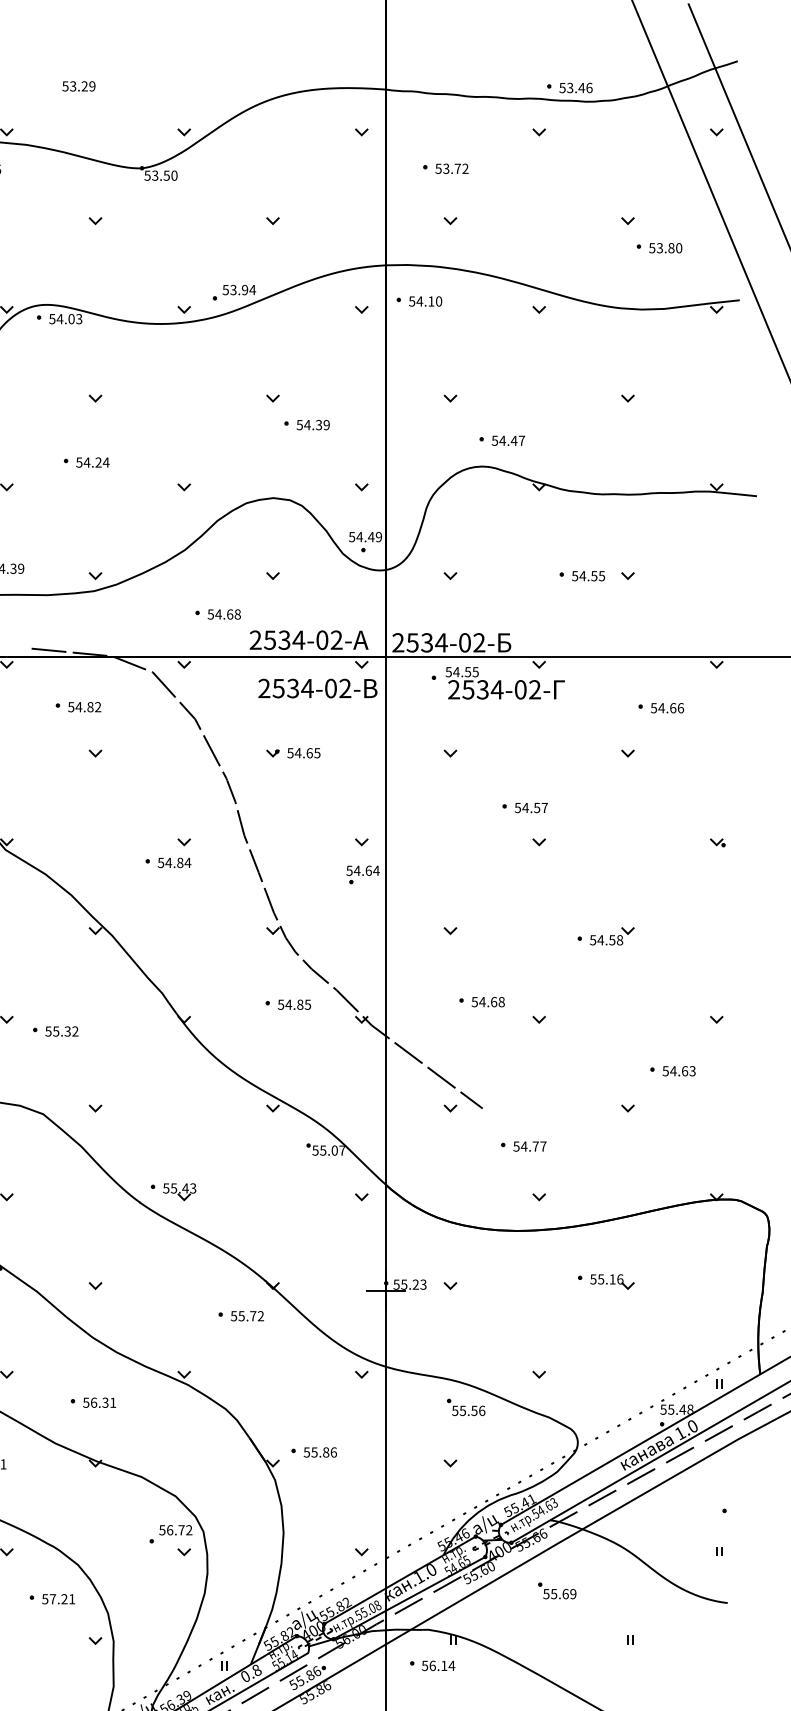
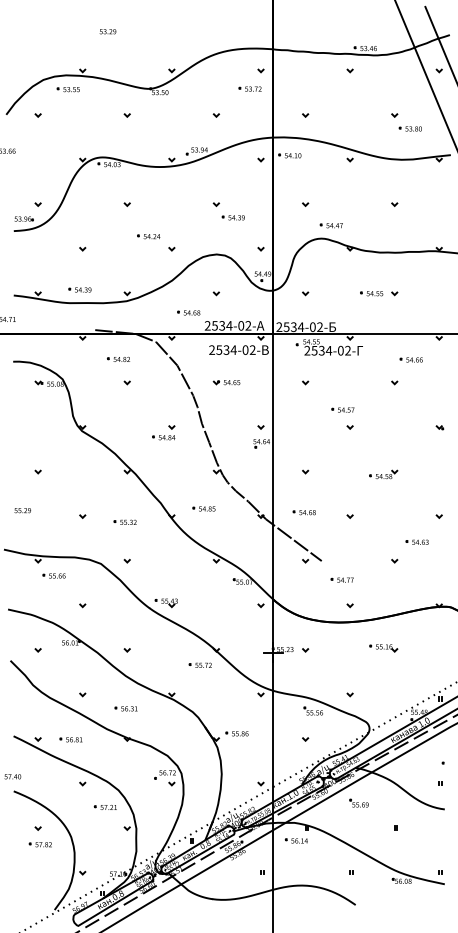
text: (77, 85) -> (107, 31), moved
part: (444, 167) -> (249, 88), moved
part: (85, 462) -> (148, 236), moved
part: (480, 1001) -> (303, 512), moved
part: (287, 1003) -> (203, 508), moved
part: (54, 1029) -> (124, 521), moved

